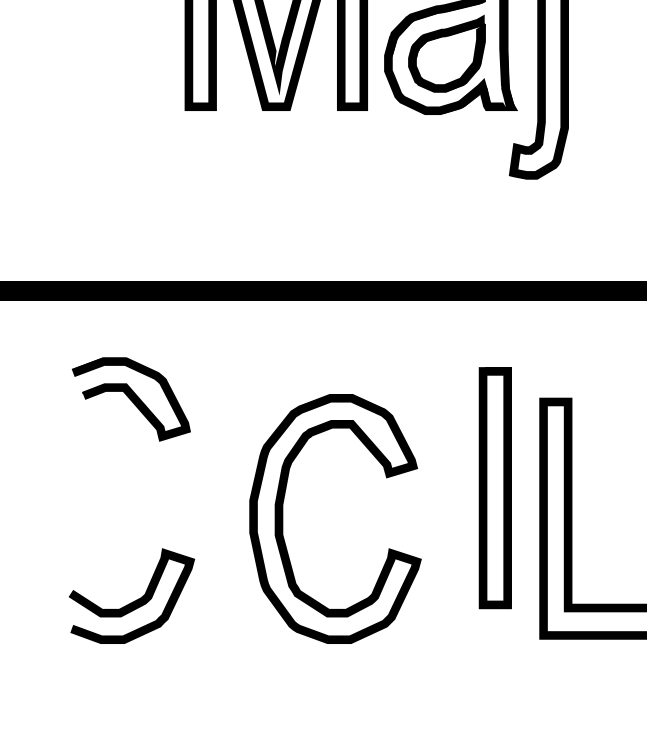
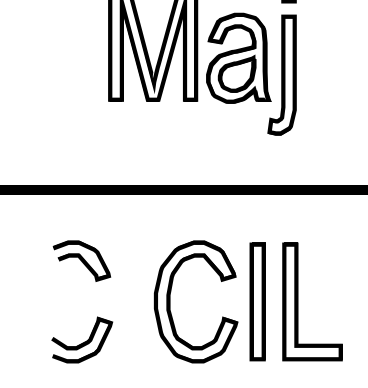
part: (130, 397) -> (81, 260), moved
part: (495, 487) -> (257, 301), moved
part: (283, 517) -> (170, 301), moved

